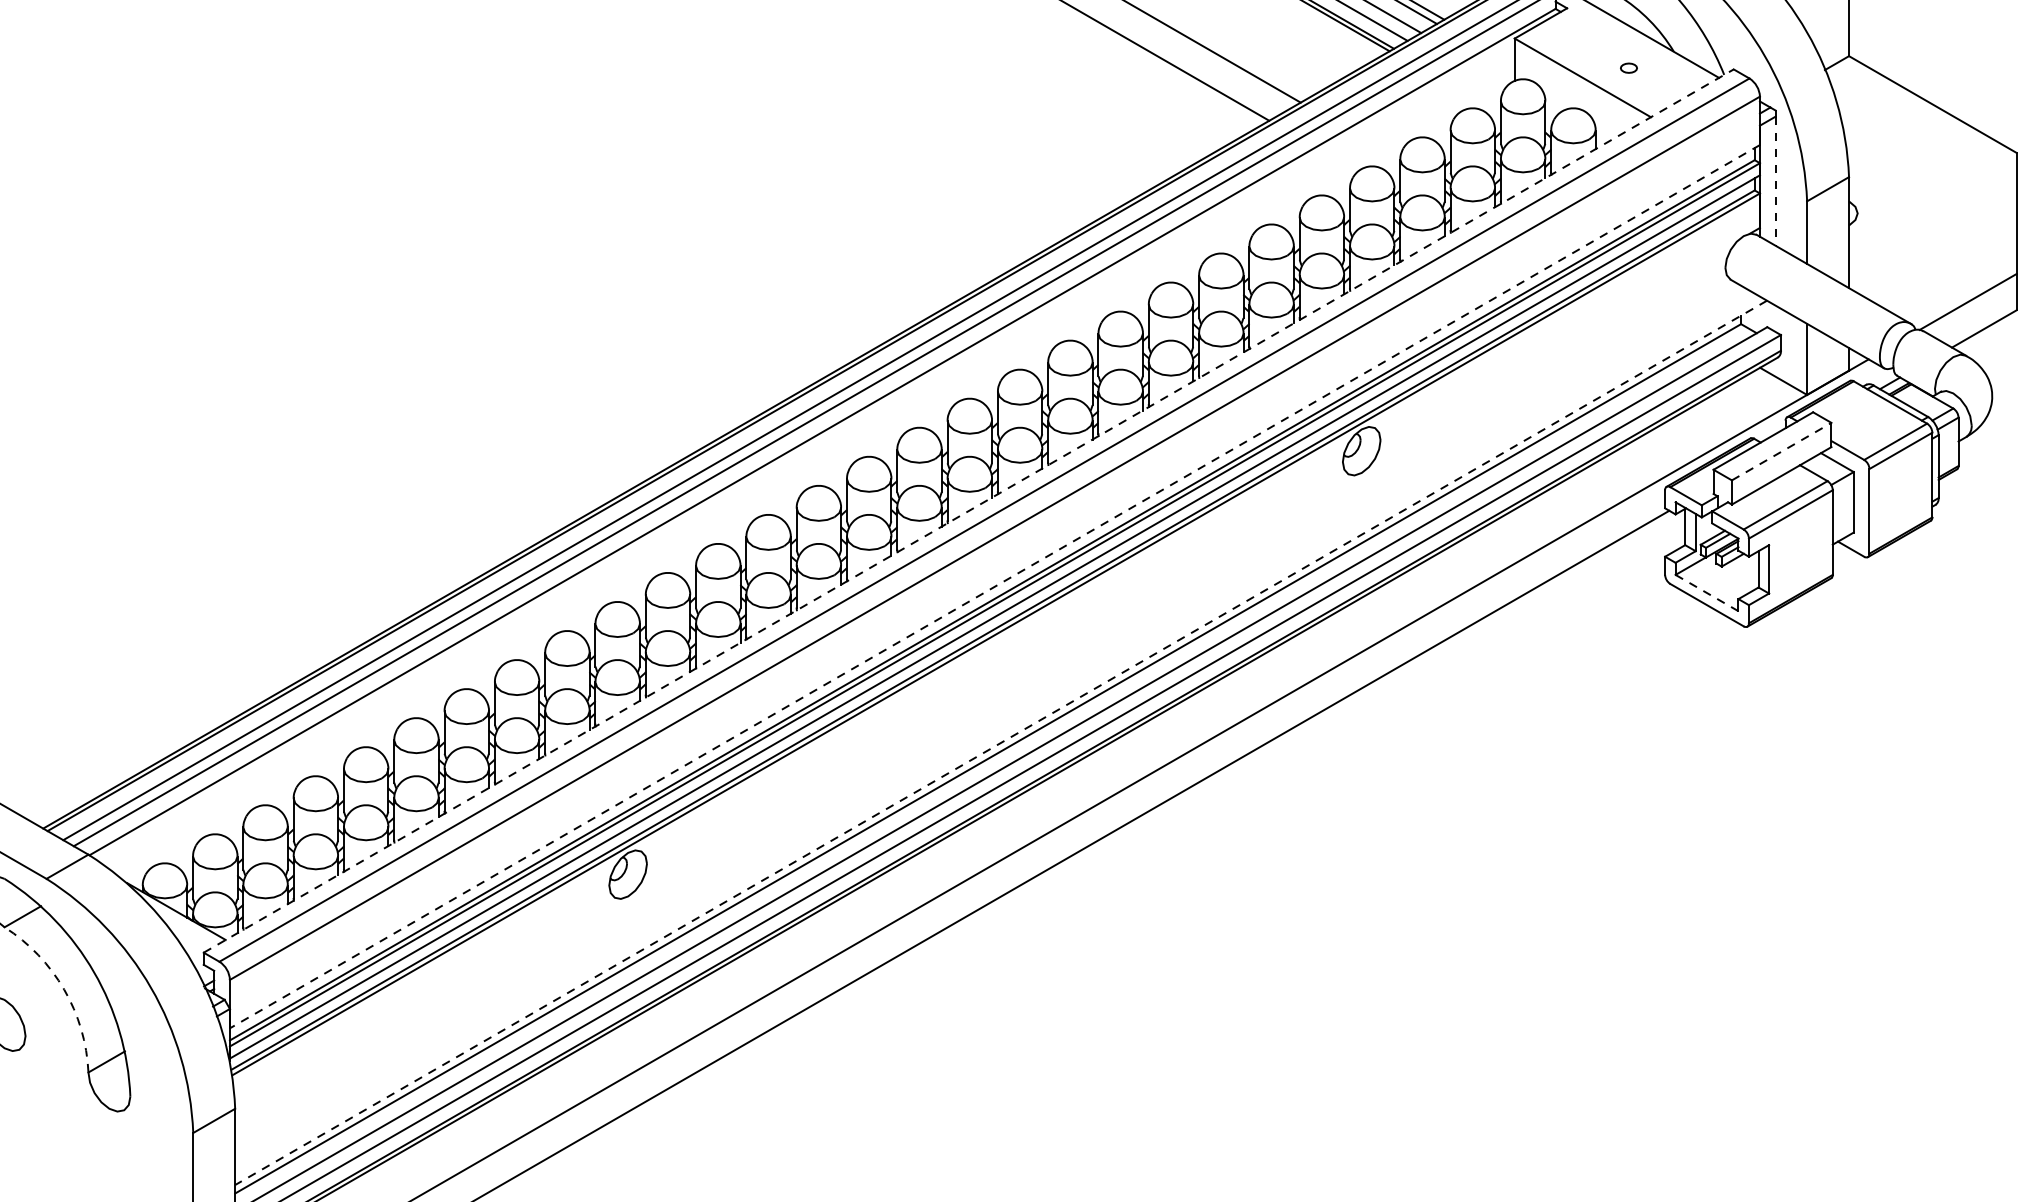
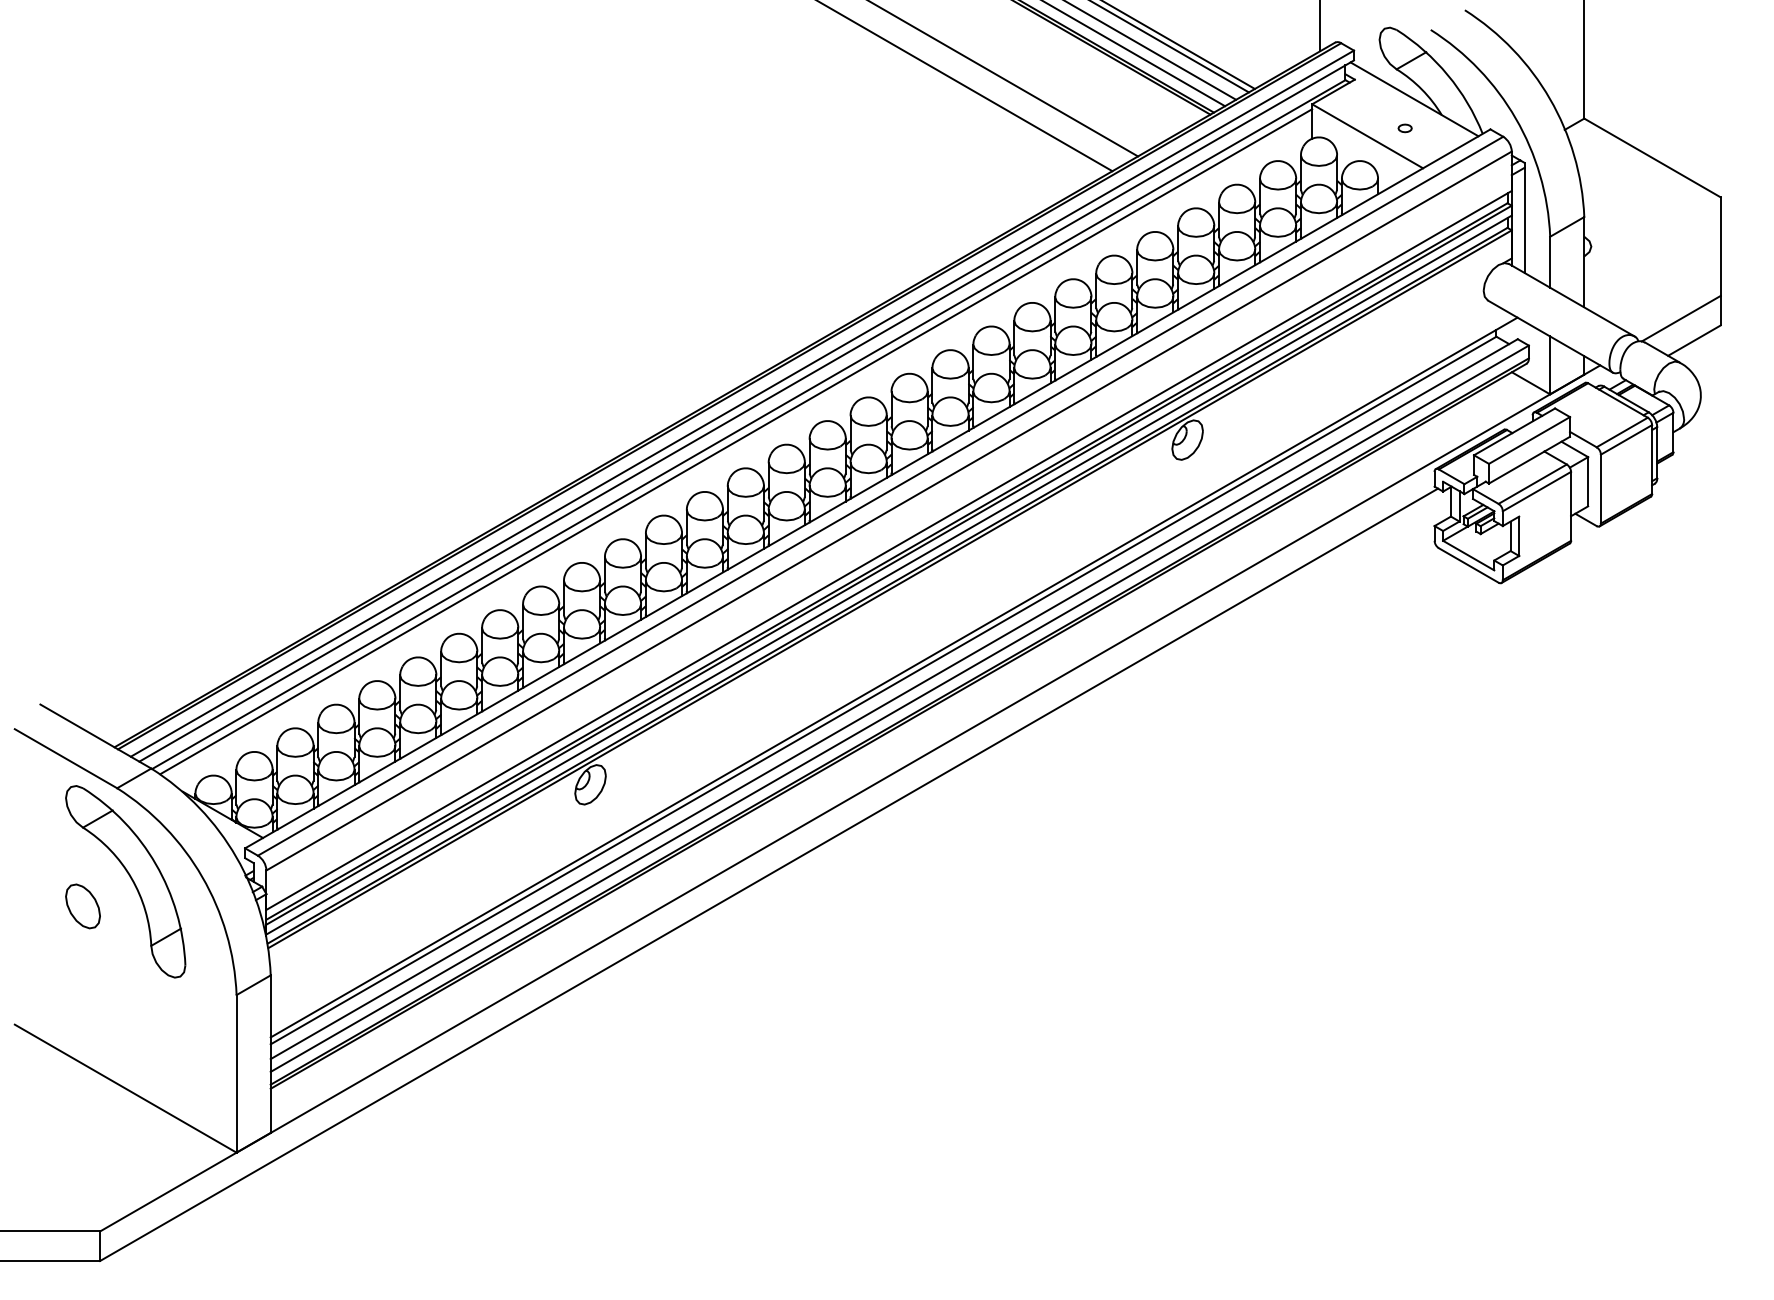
line: (1775, 181) -> (1524, 220), dashed -> solid
line: (1781, 451) -> (1529, 440), dashed -> solid
line: (807, 452) -> (736, 441), added
line: (968, 510) -> (867, 488), dashed -> solid
line: (995, 586) -> (889, 550), dashed -> solid
line: (1706, 592) -> (1468, 555), dashed -> solid
line: (1001, 742) -> (894, 677), dashed -> solid
arc: (64, 989) -> (131, 878), dashed -> solid

